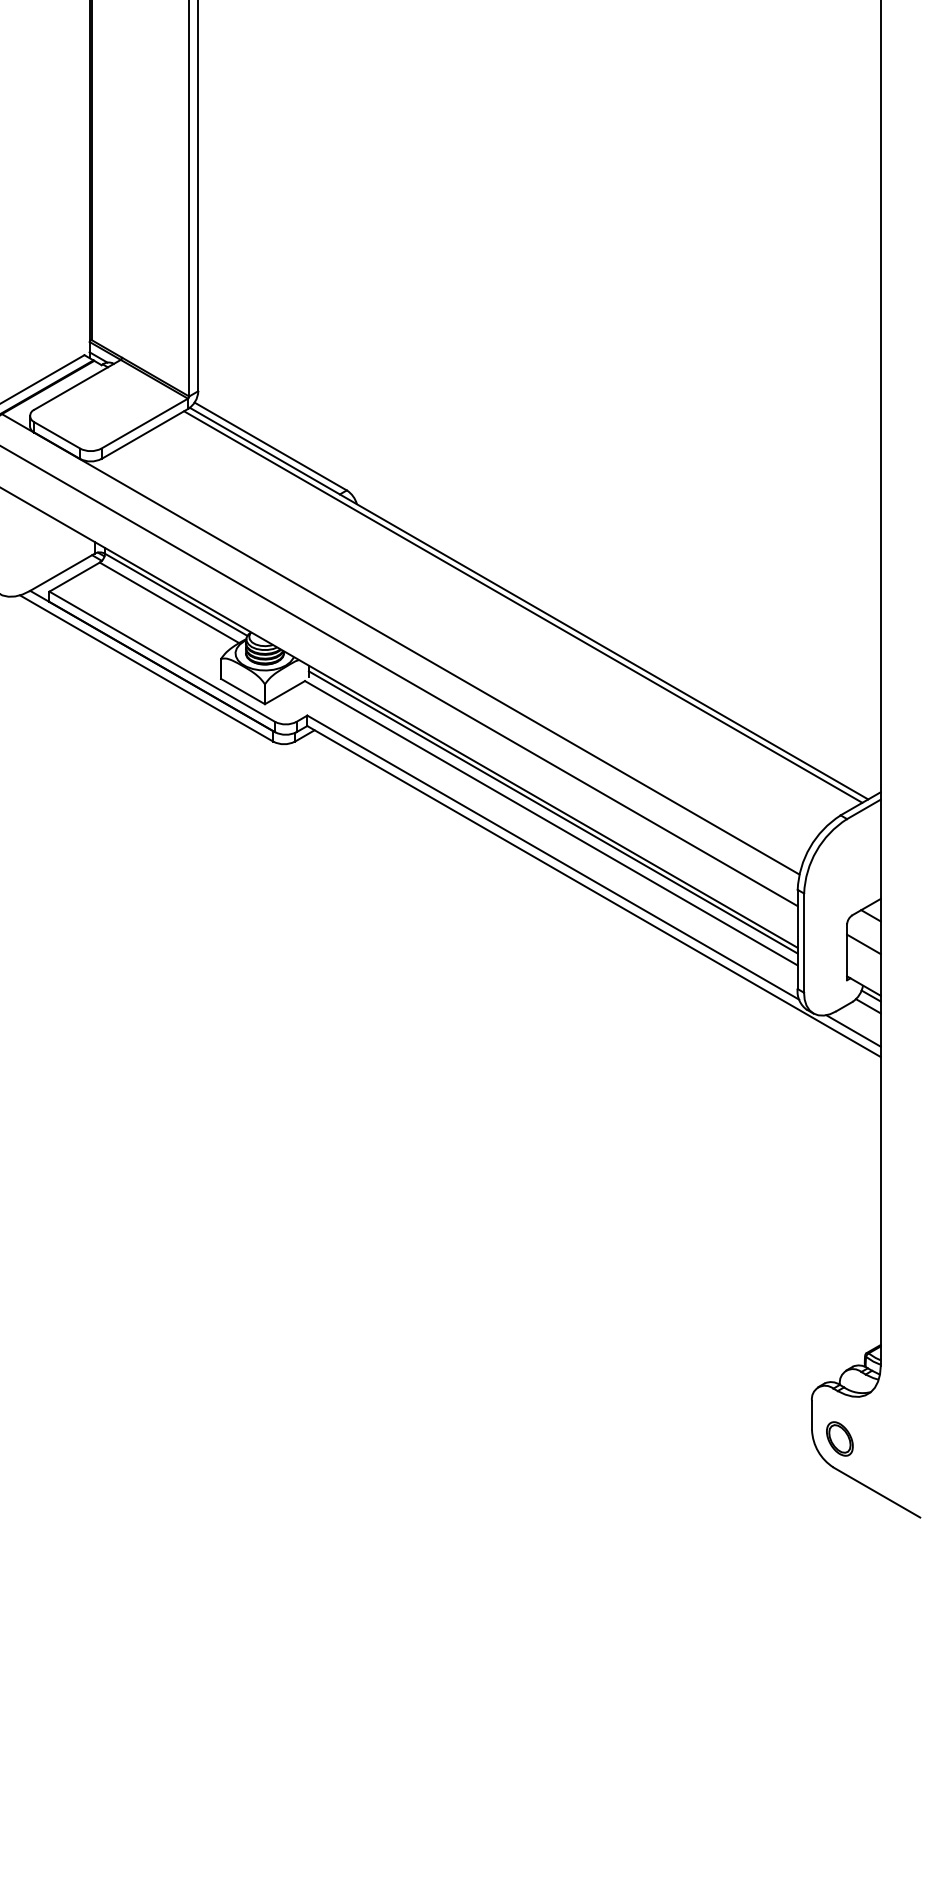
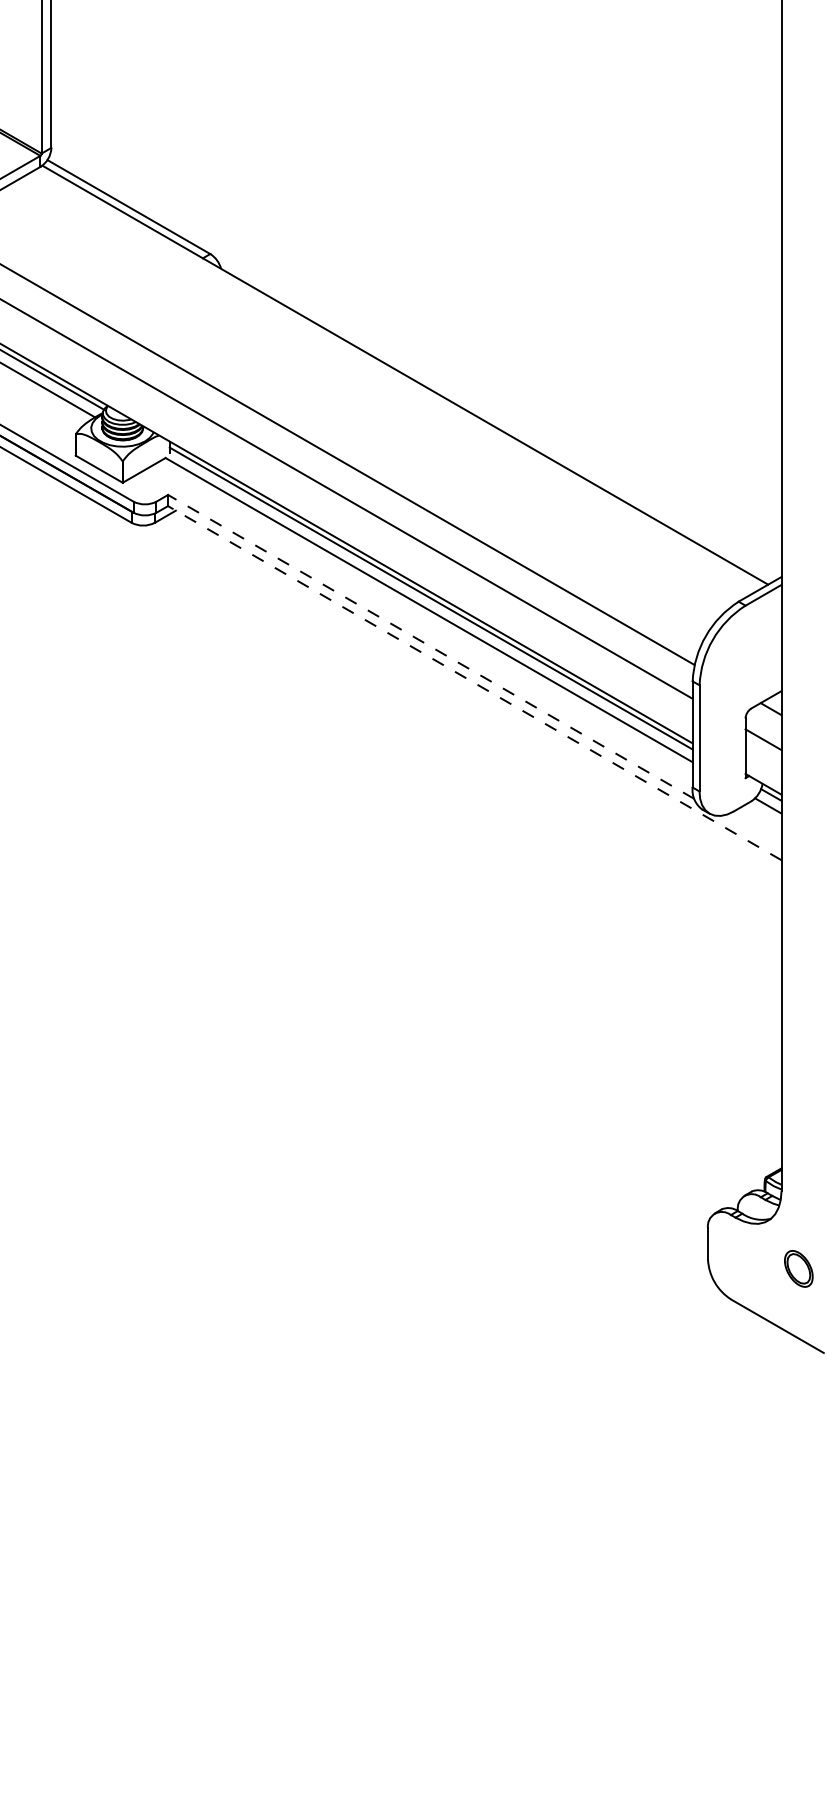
line: (523, 606) -> (399, 378), removed
line: (552, 857) -> (430, 646), solid -> dashed
line: (593, 891) -> (474, 683), solid -> dashed
line: (853, 1030) -> (752, 831), removed
part: (839, 1438) -> (798, 1268), moved

